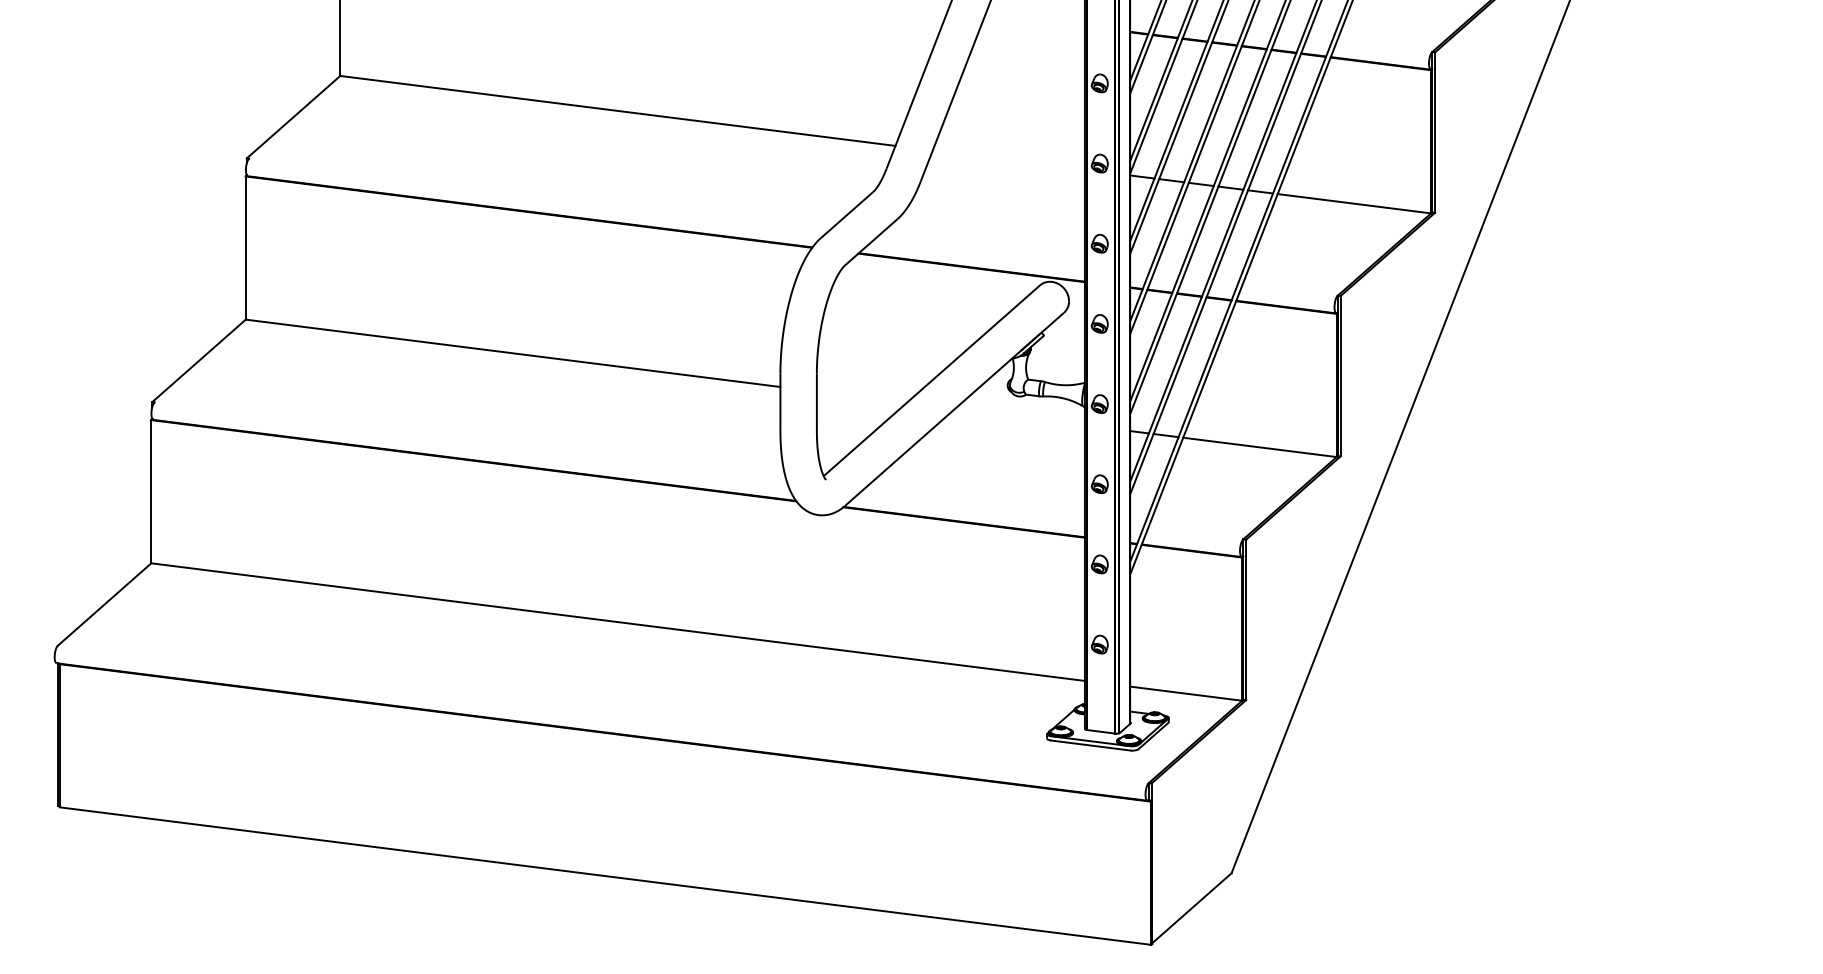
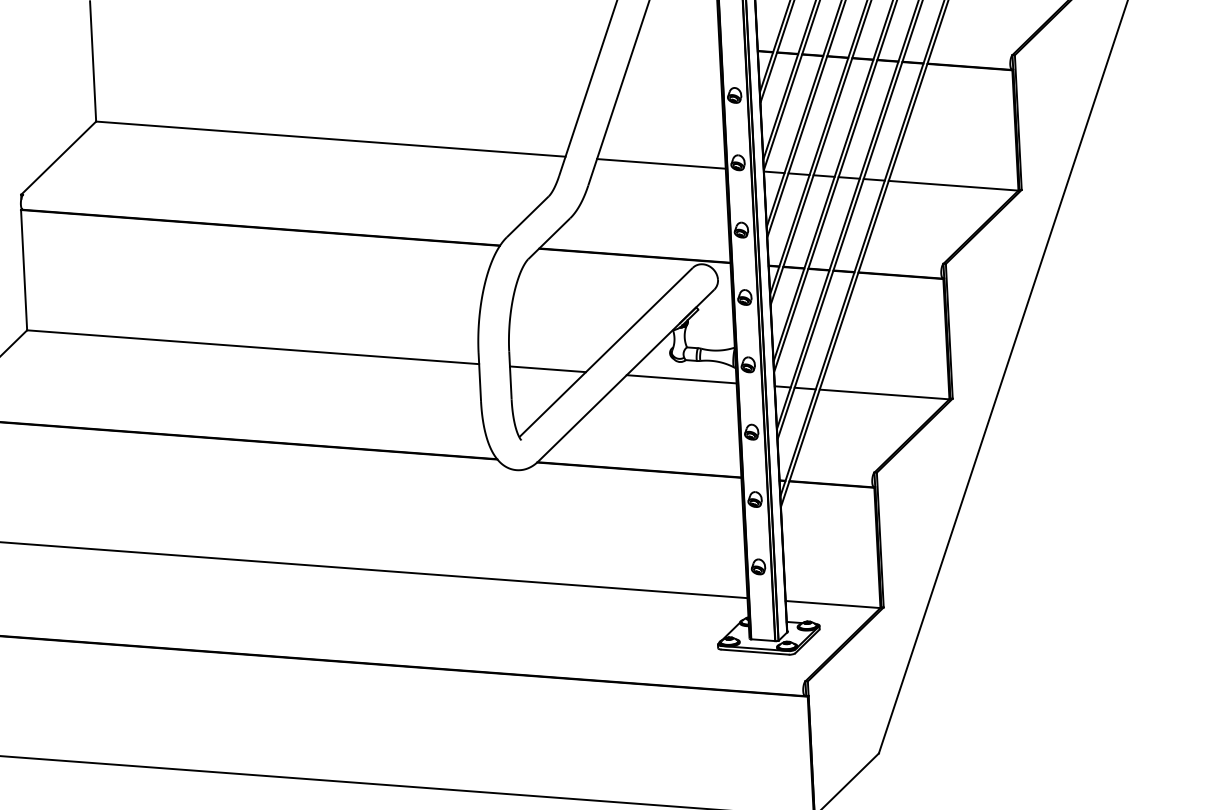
line: (1008, 159) -> (661, 163), added
line: (861, 396) -> (547, 368), added
line: (1019, 416) -> (681, 378), added

